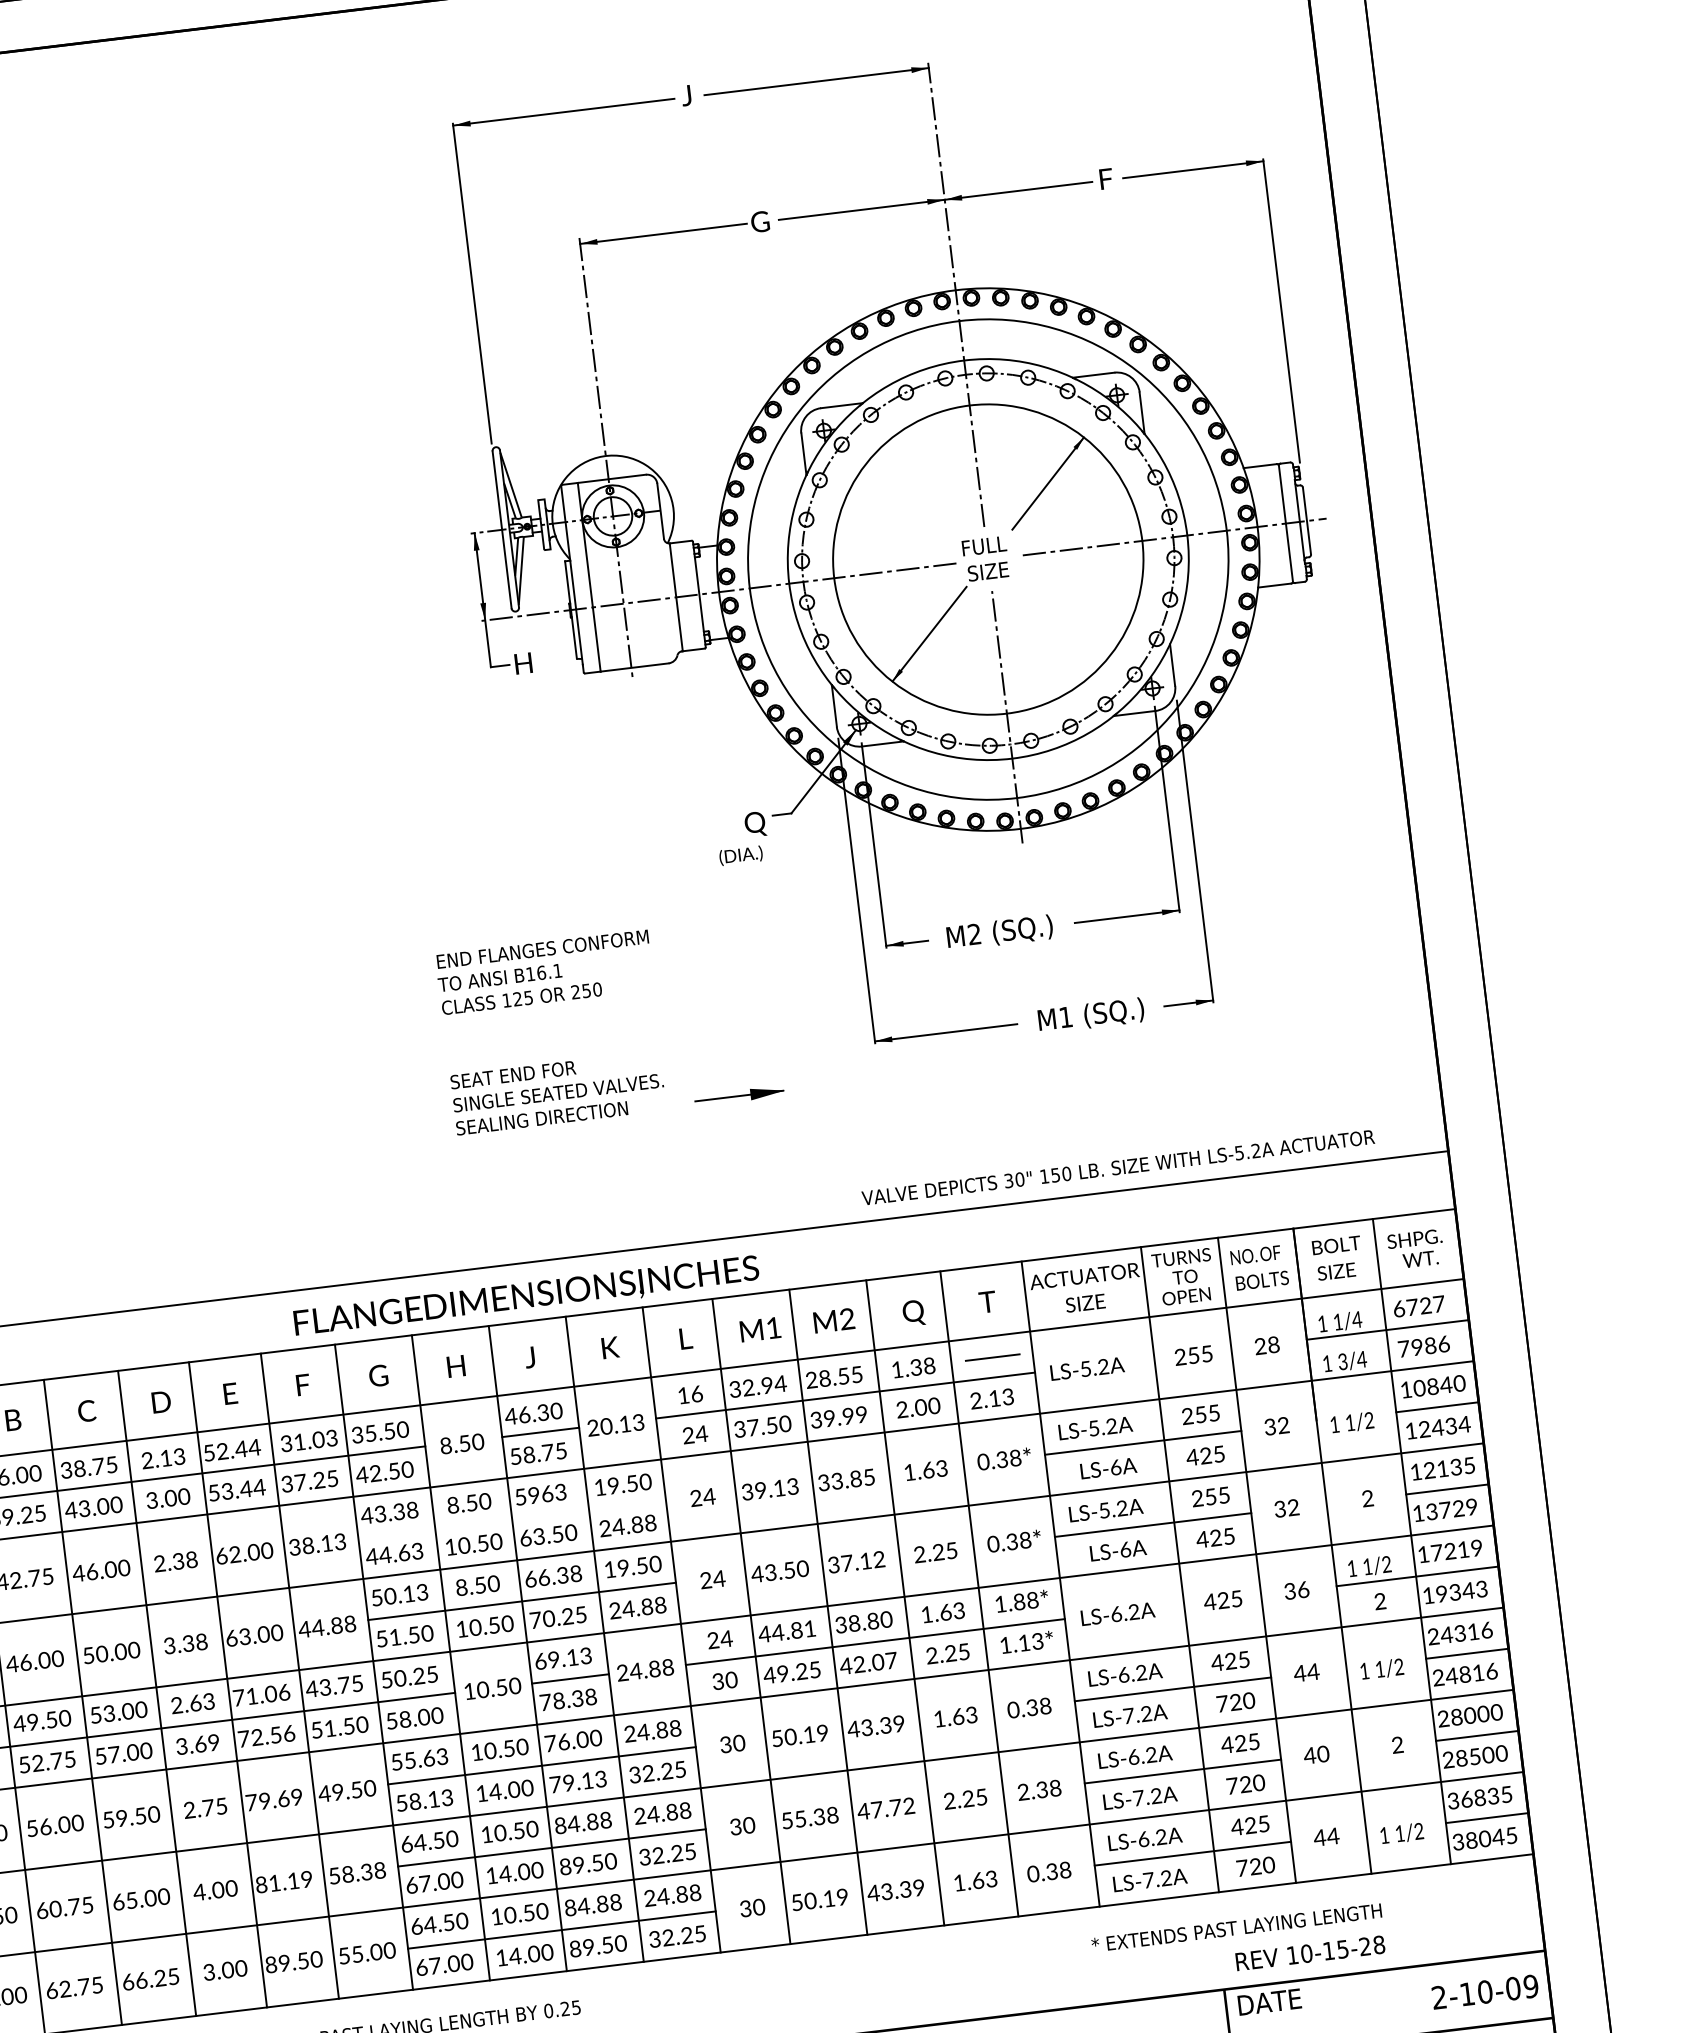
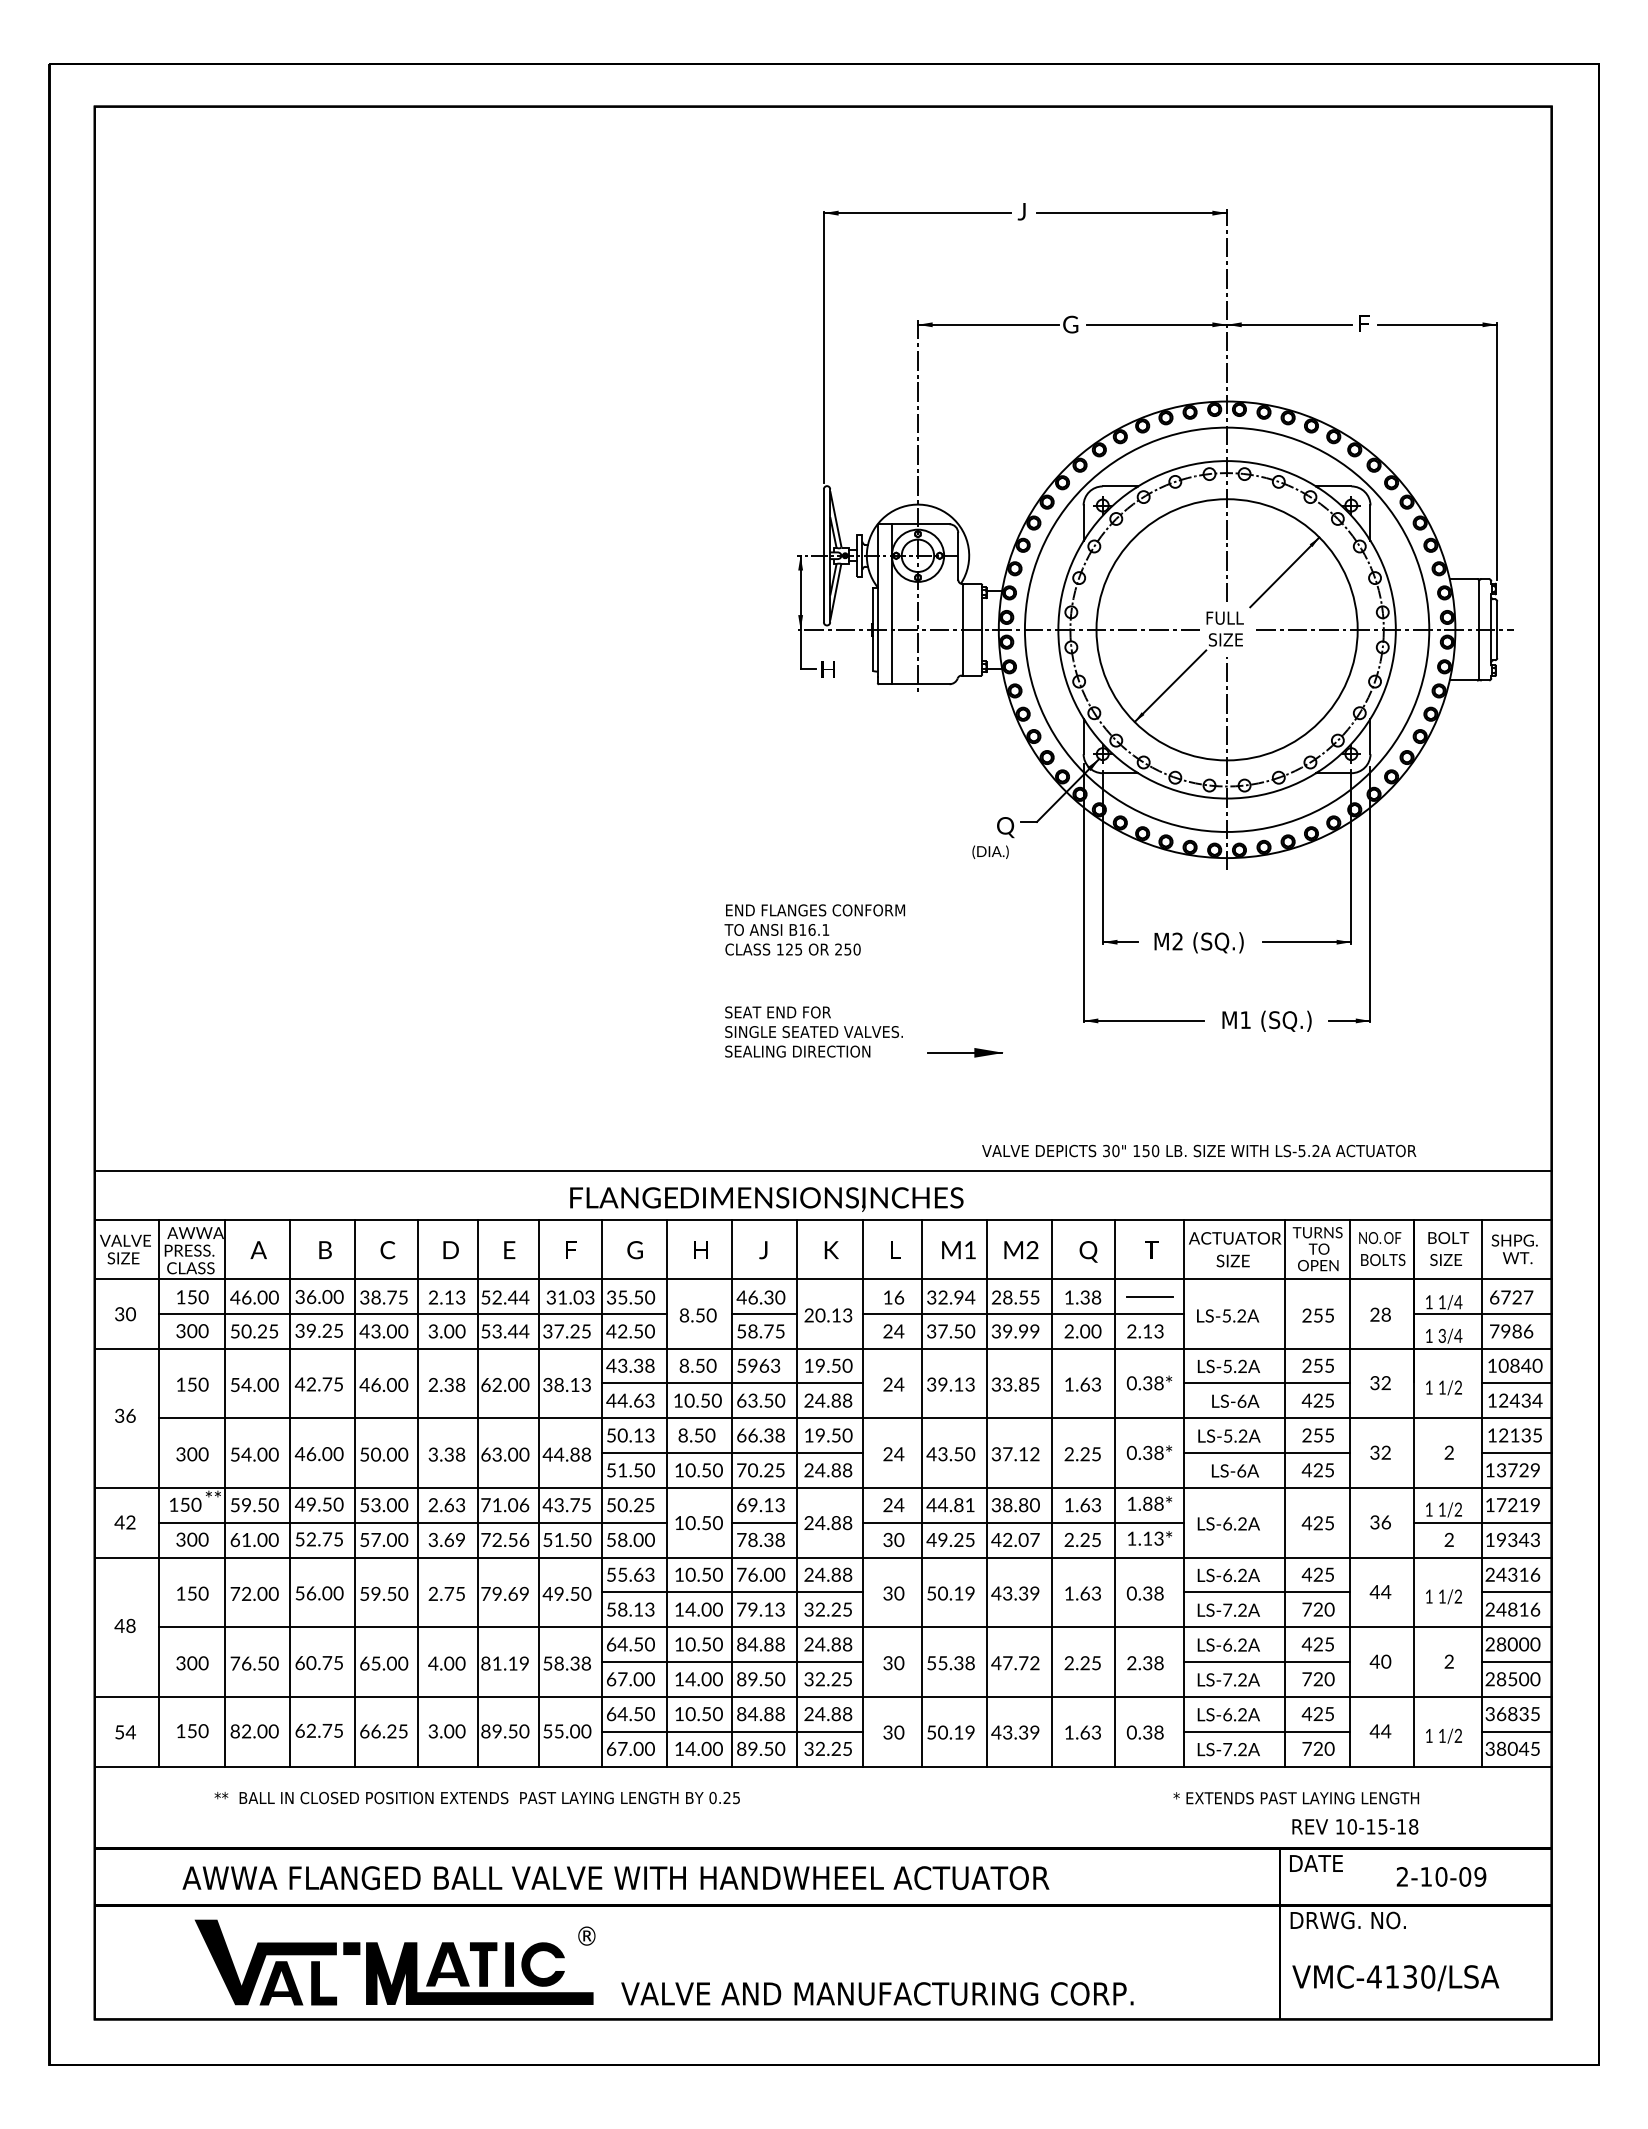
text: (1118, 1167) -> (1199, 1150), moved
line: (511, 1519) -> (731, 1383), added
text: (1364, 1946) -> (1401, 1826), 10-15-28 -> 10-15-18
text: (1485, 1991) -> (1441, 1876), moved

